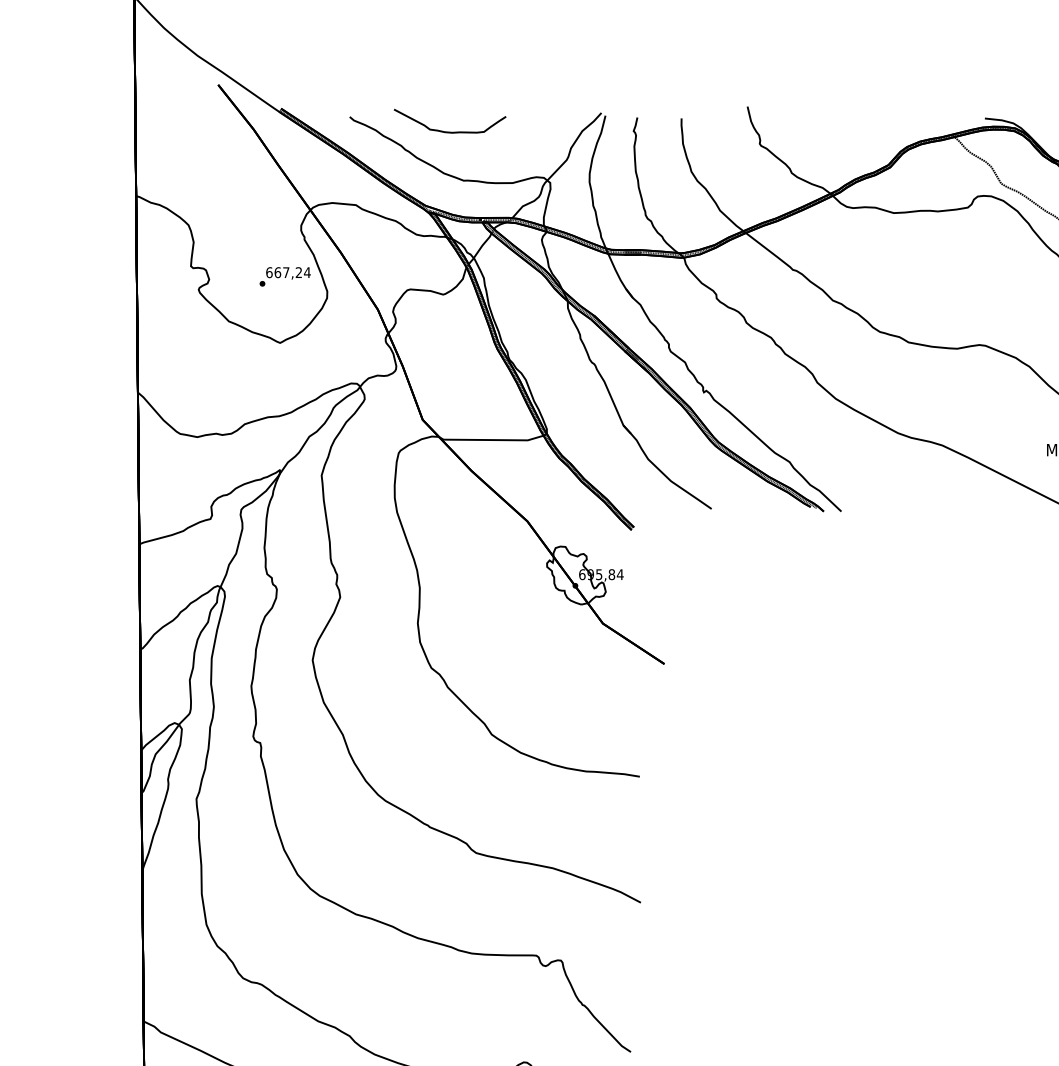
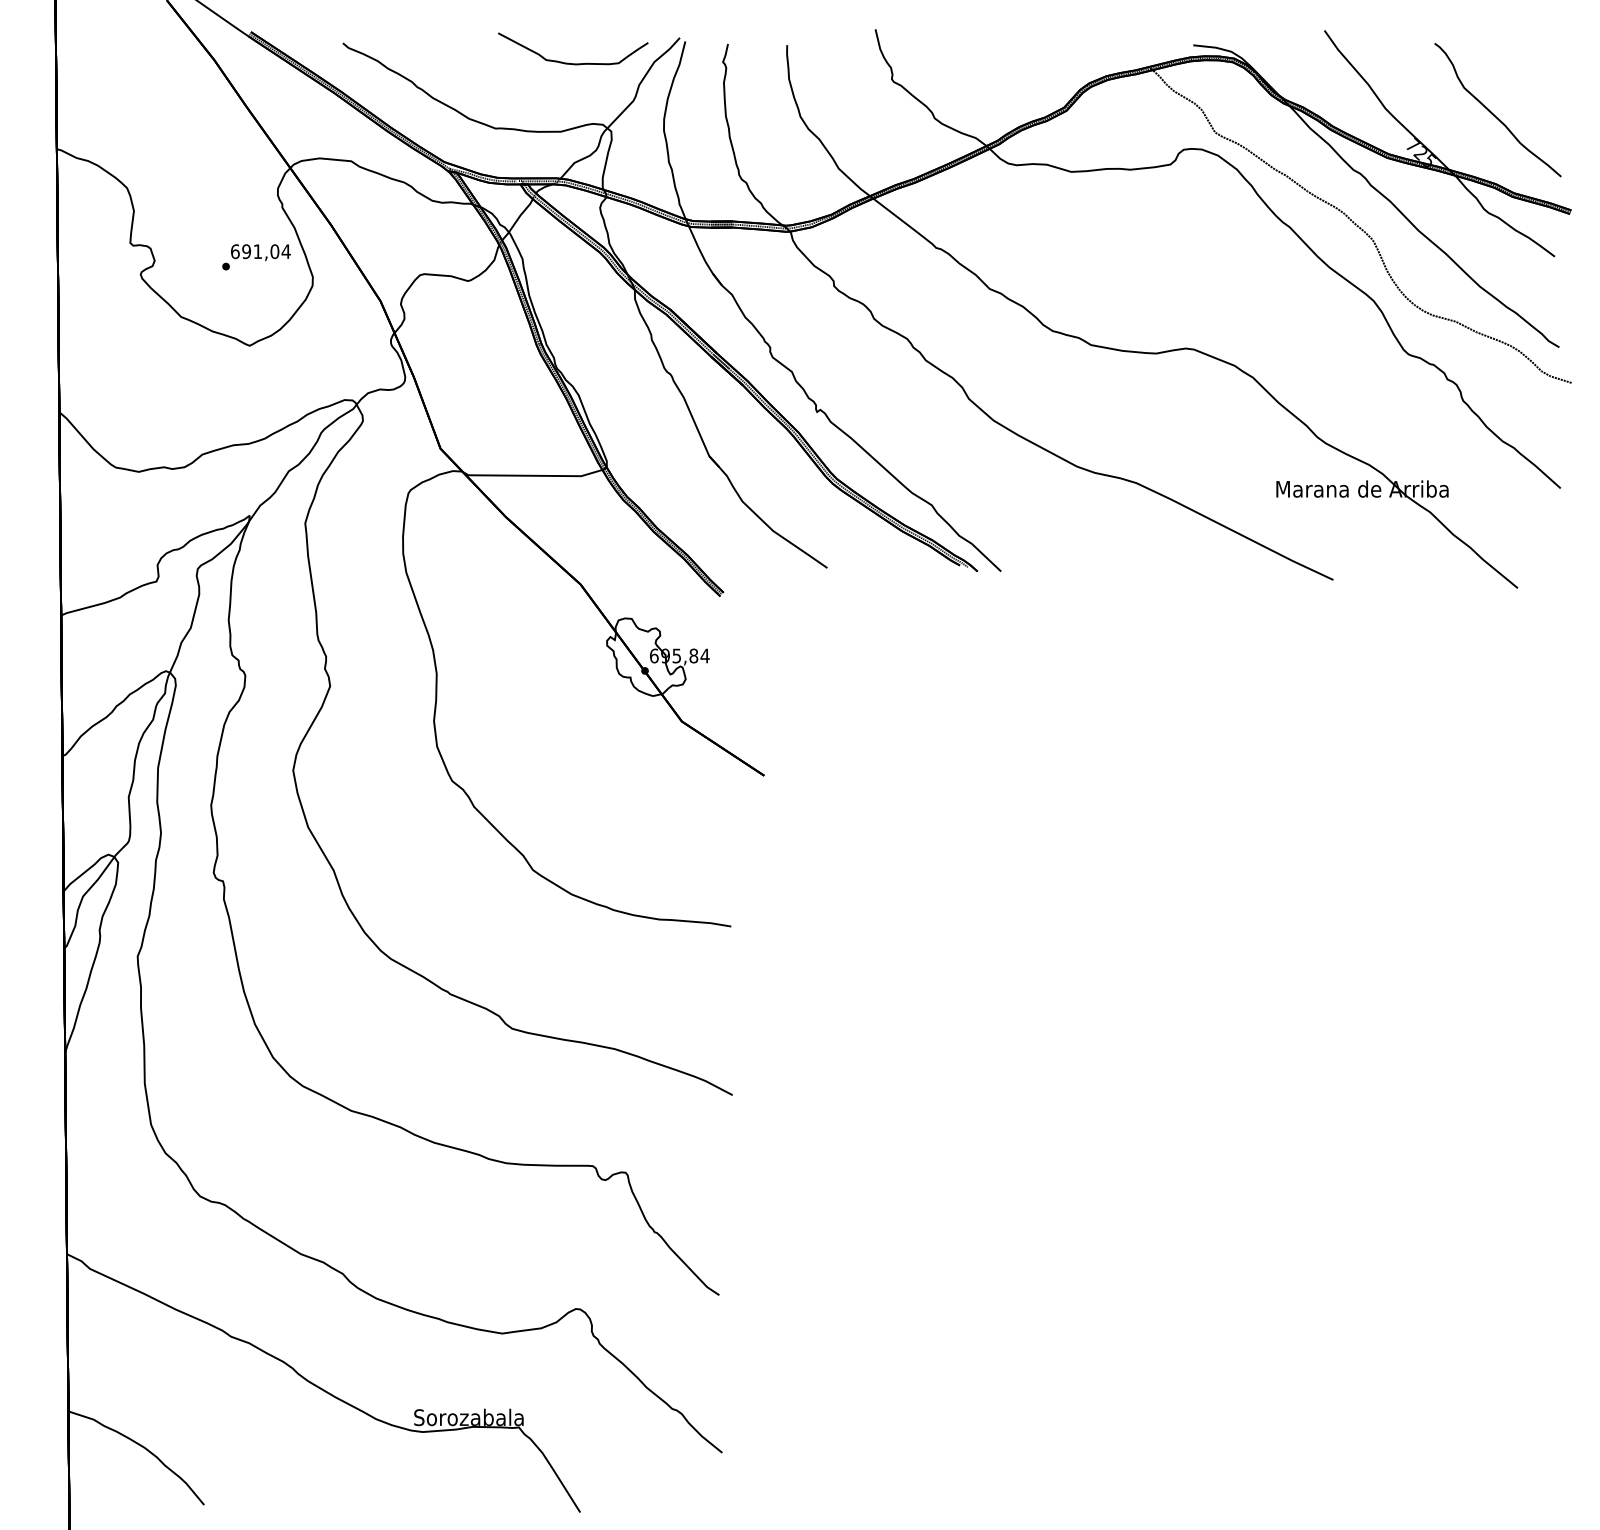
curve: (446, 131) -> (568, 62), moved
text: (288, 272) -> (260, 251), 667,24 -> 691,04

